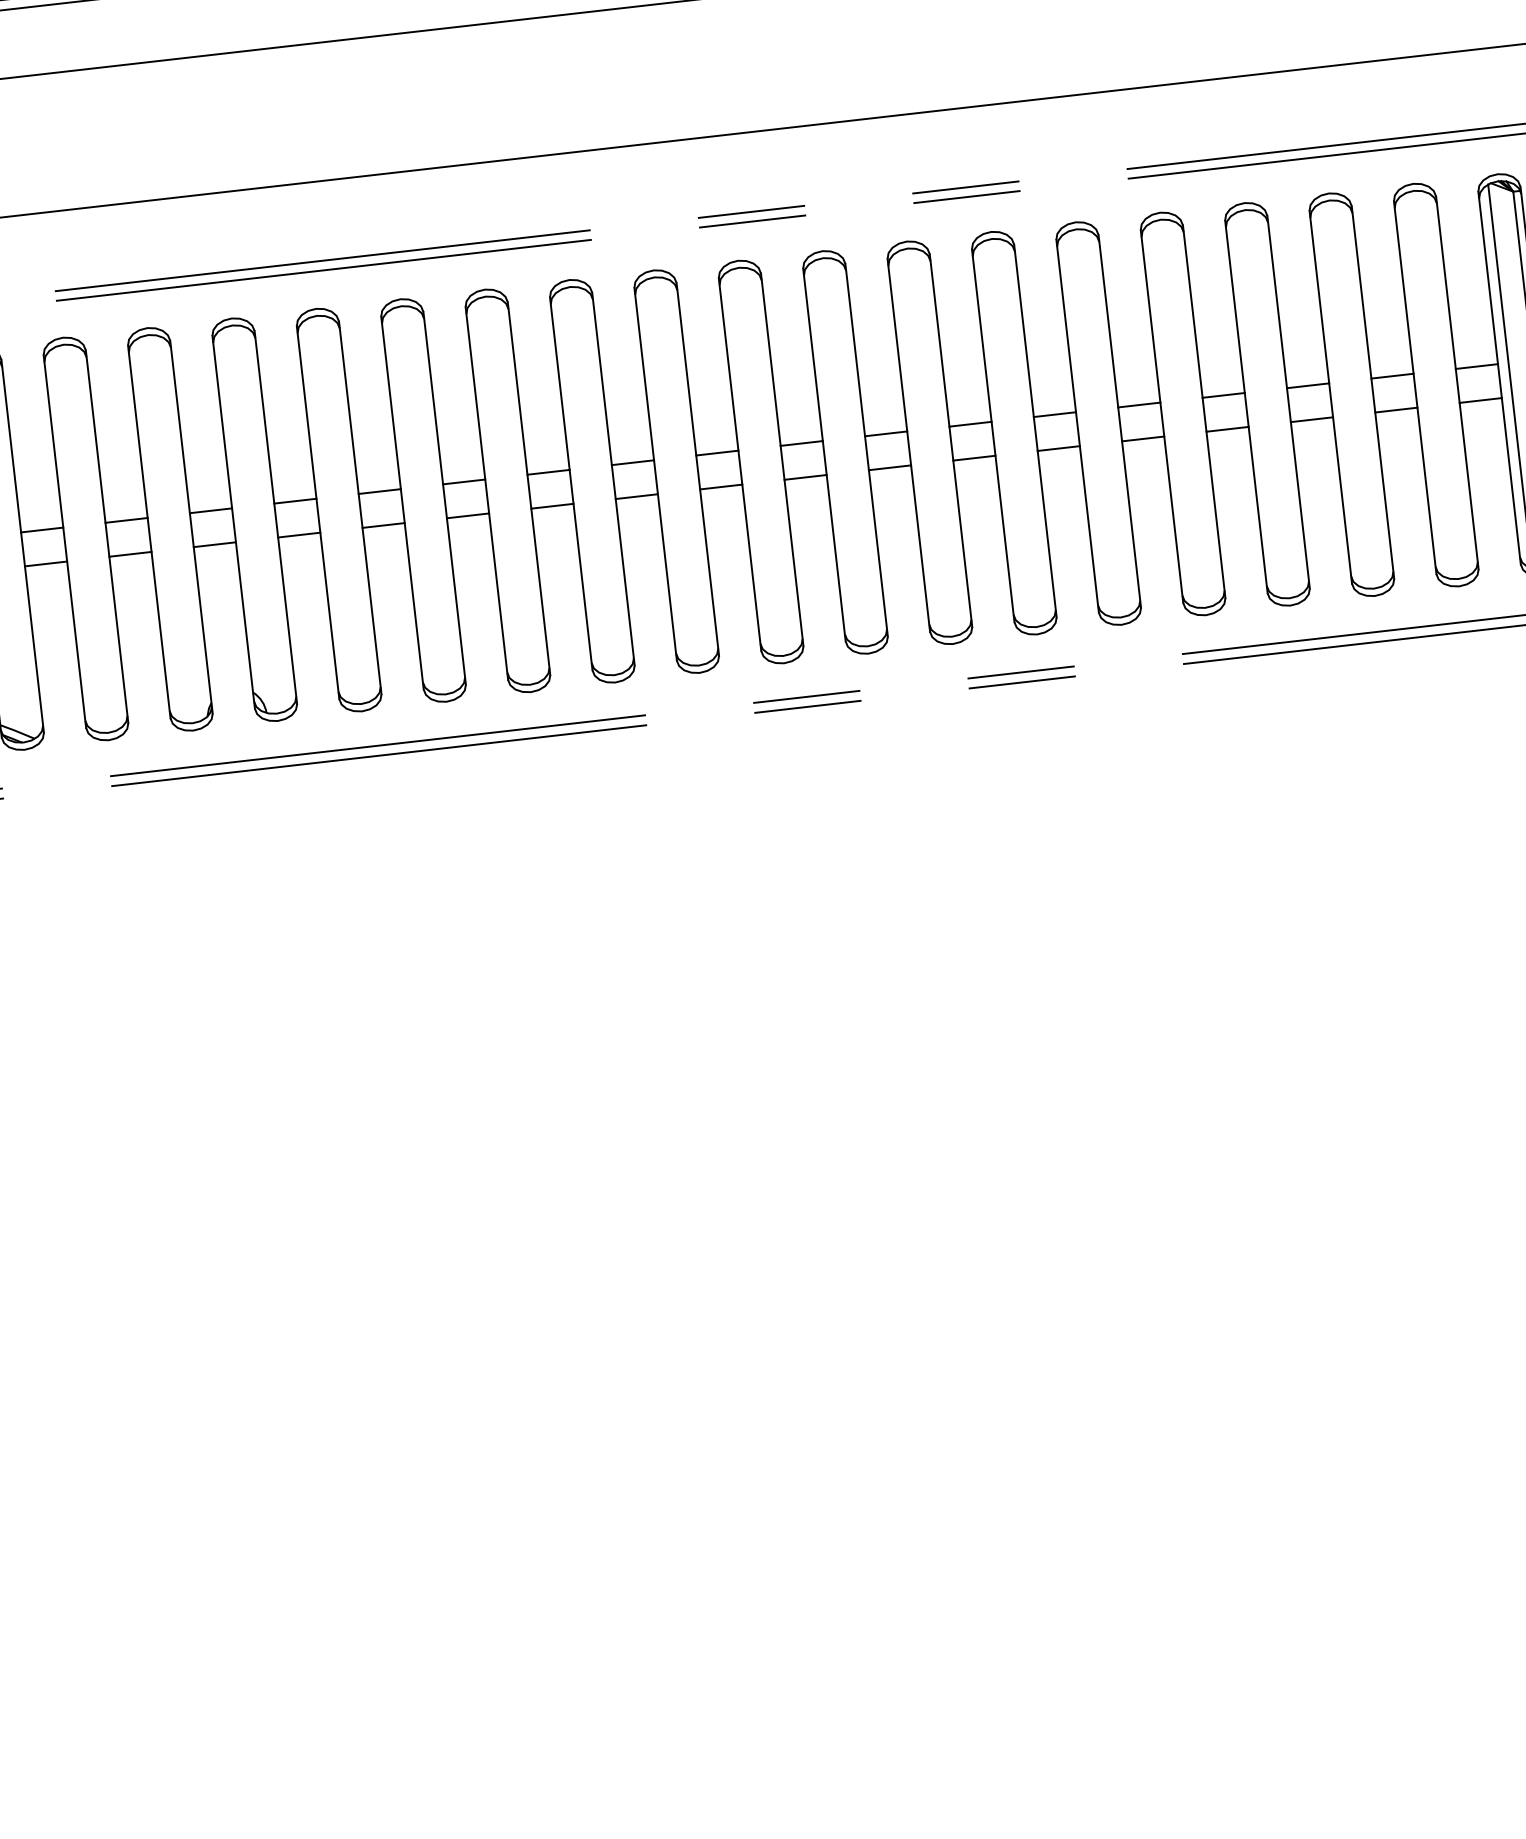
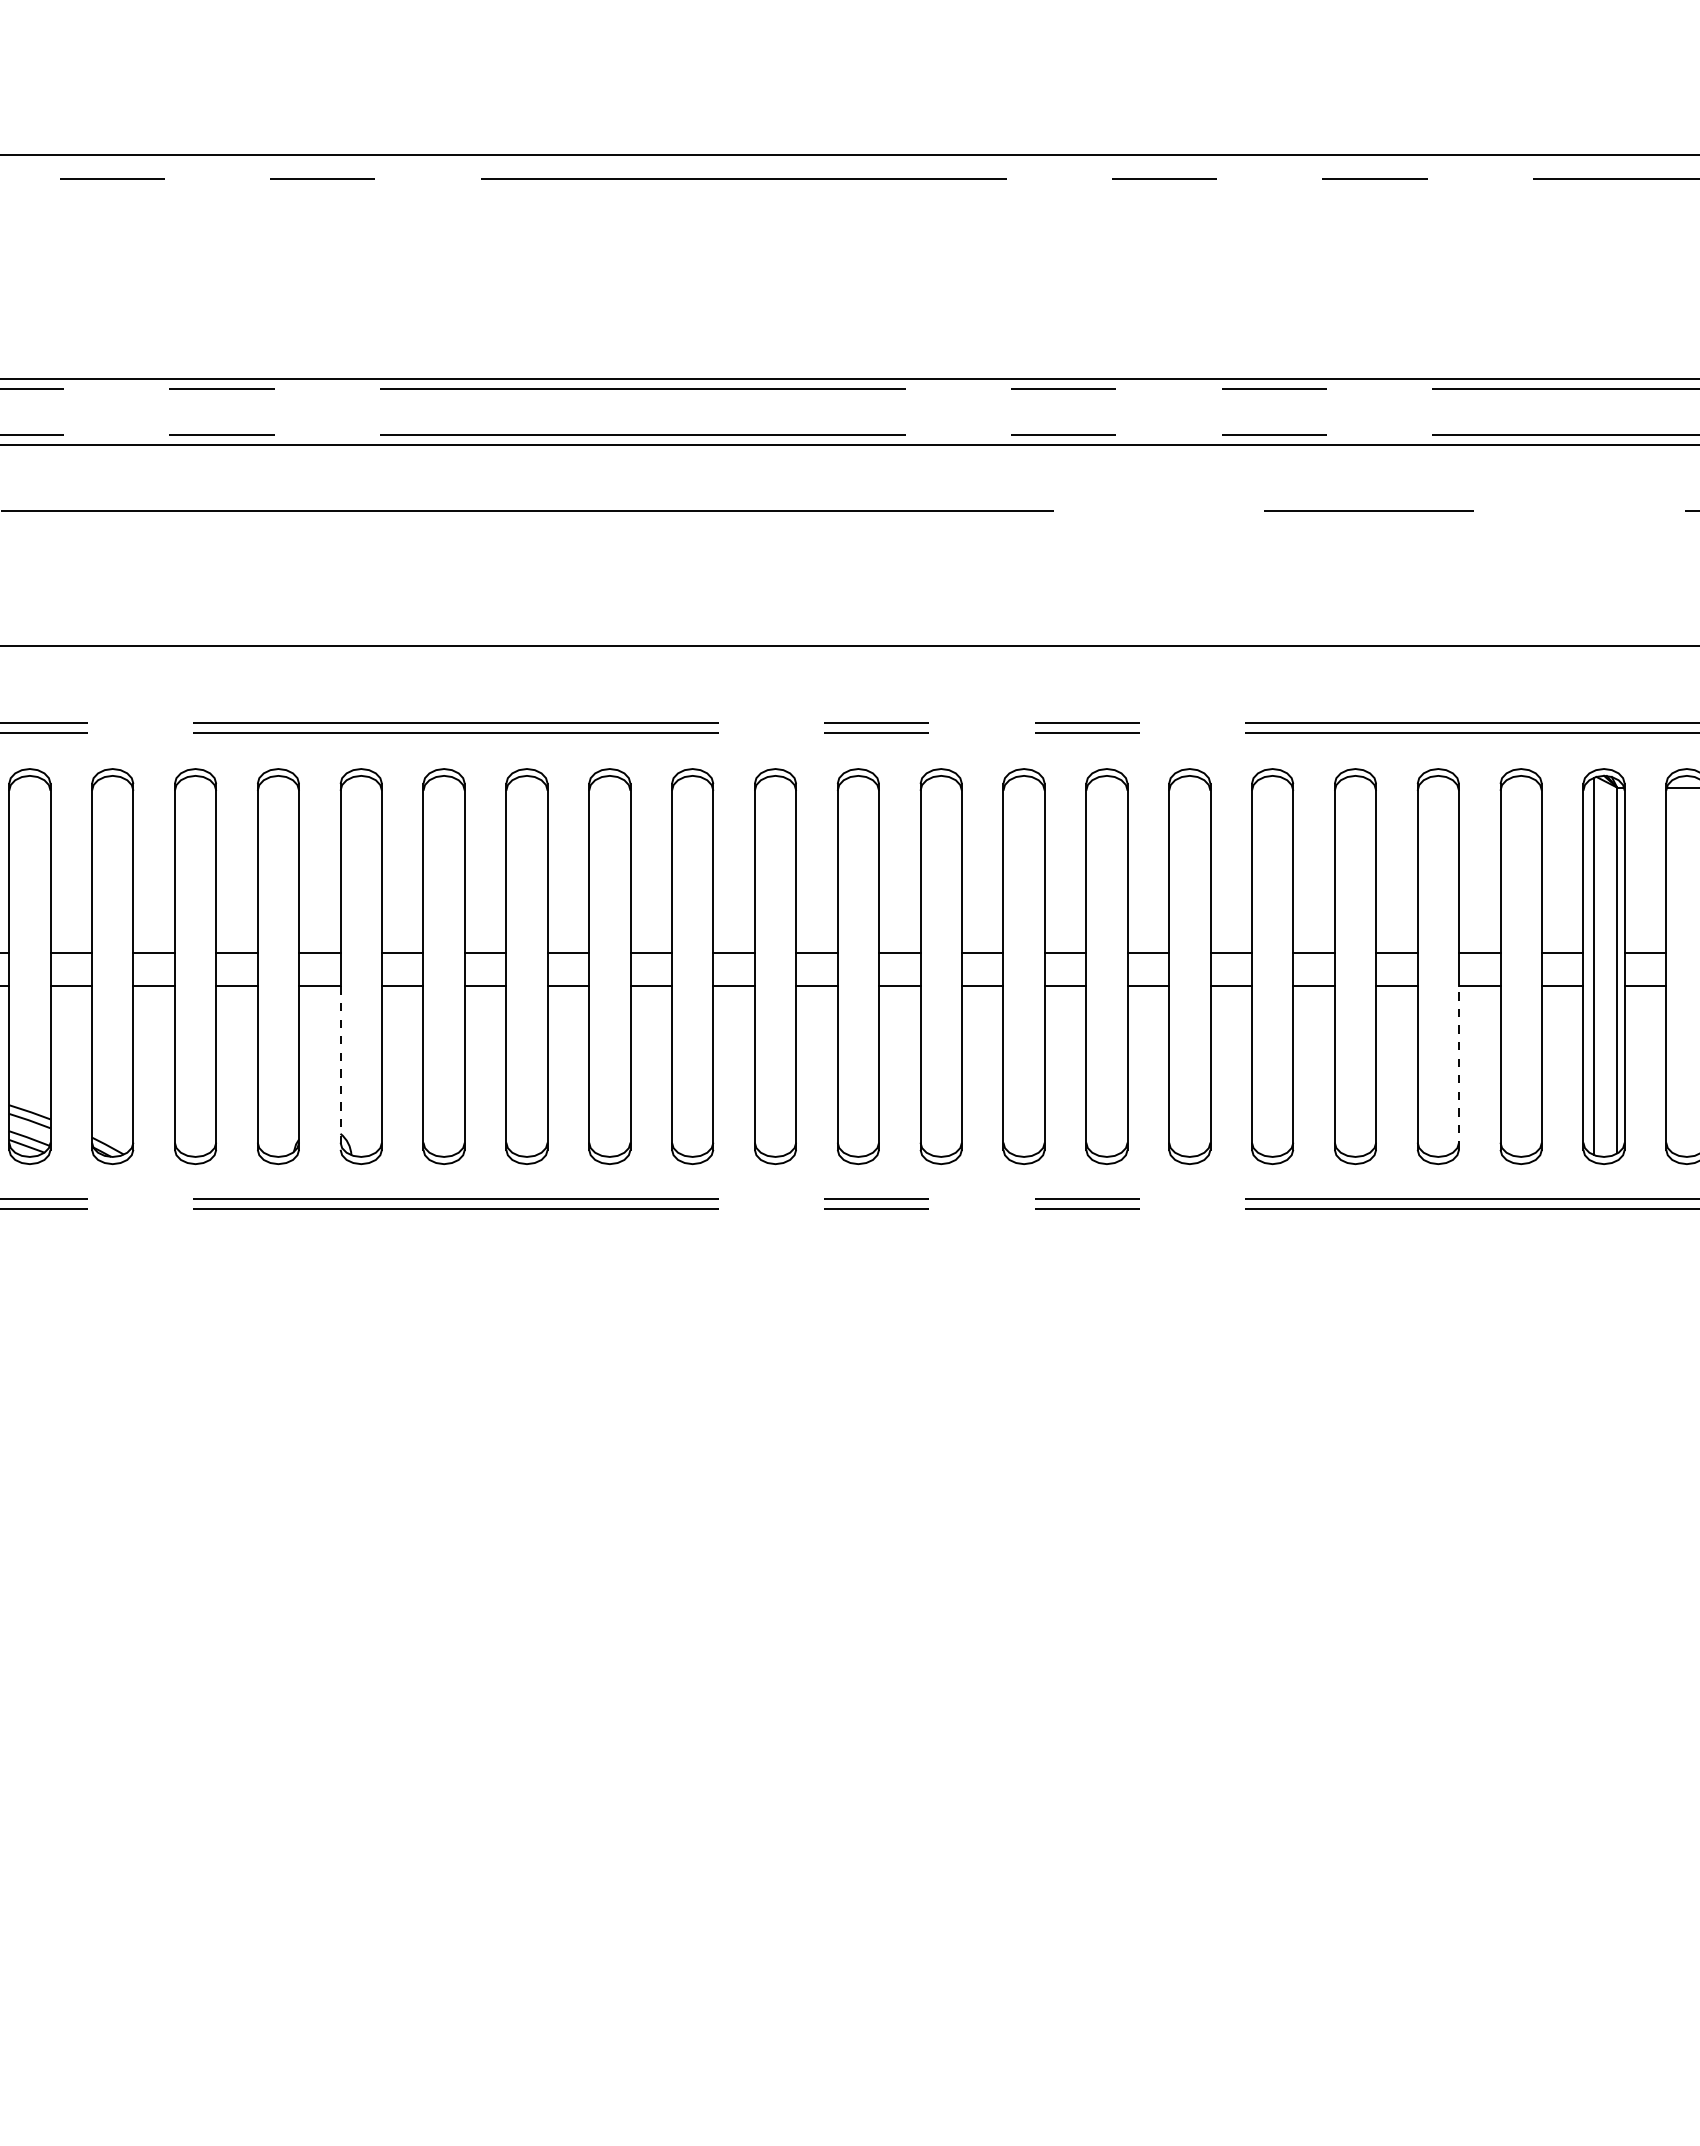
line: (1385, 496) -> (1459, 1068), solid -> dashed
line: (245, 625) -> (340, 1068), solid -> dashed

